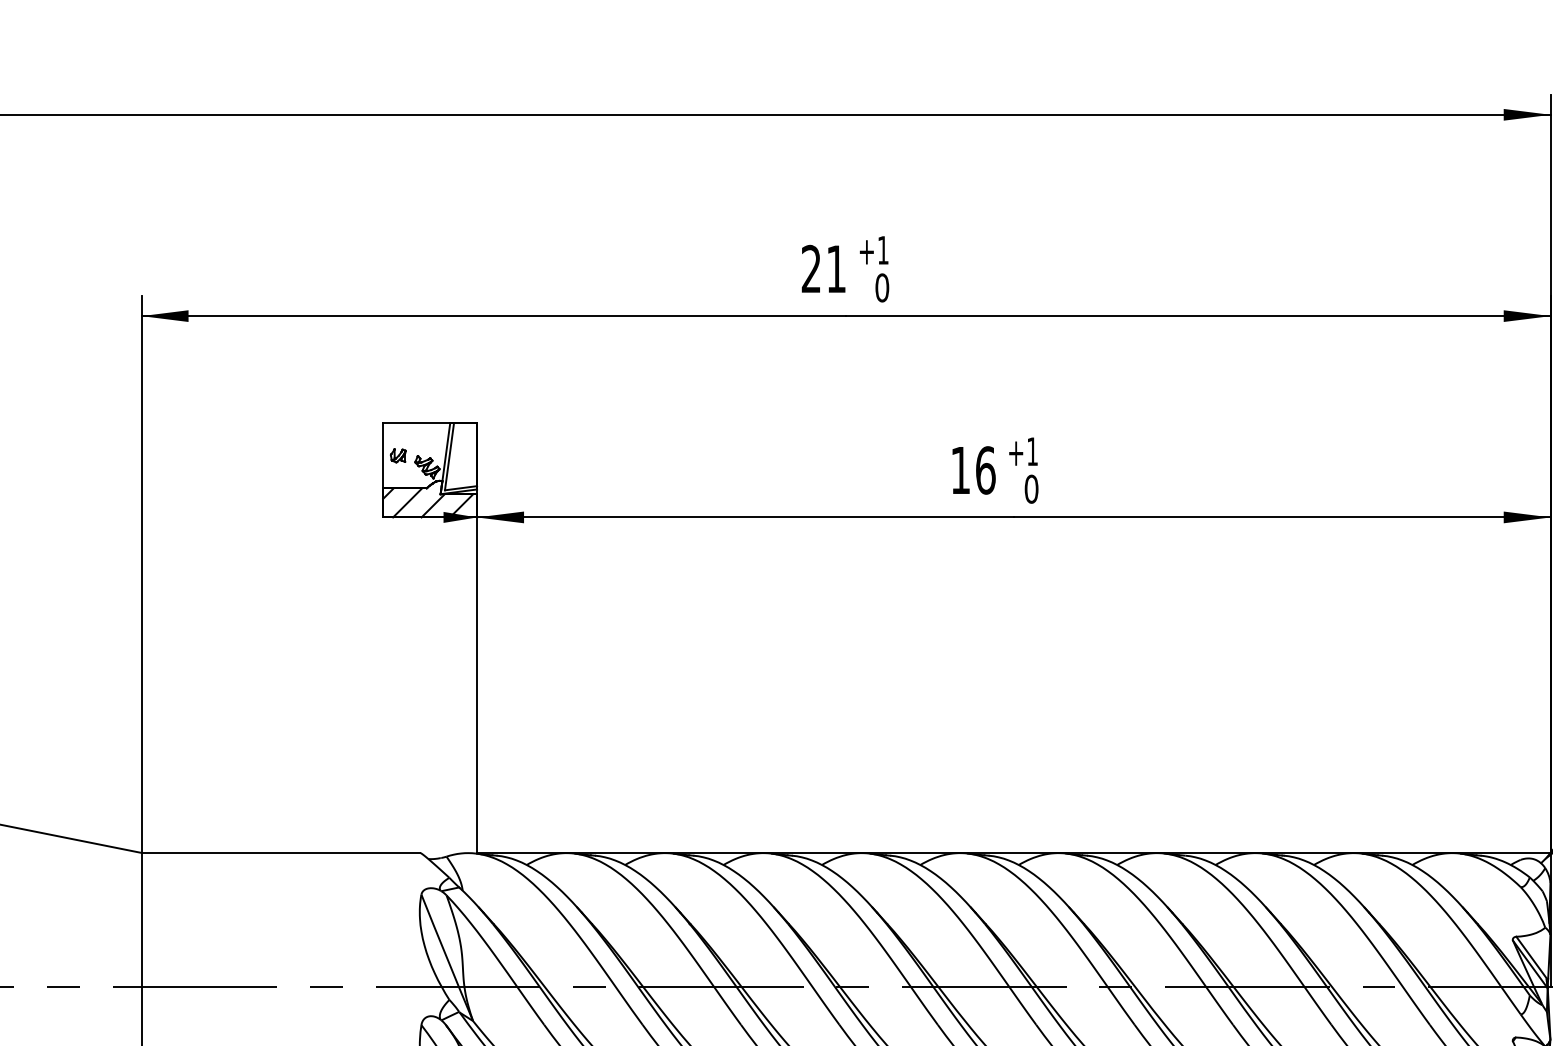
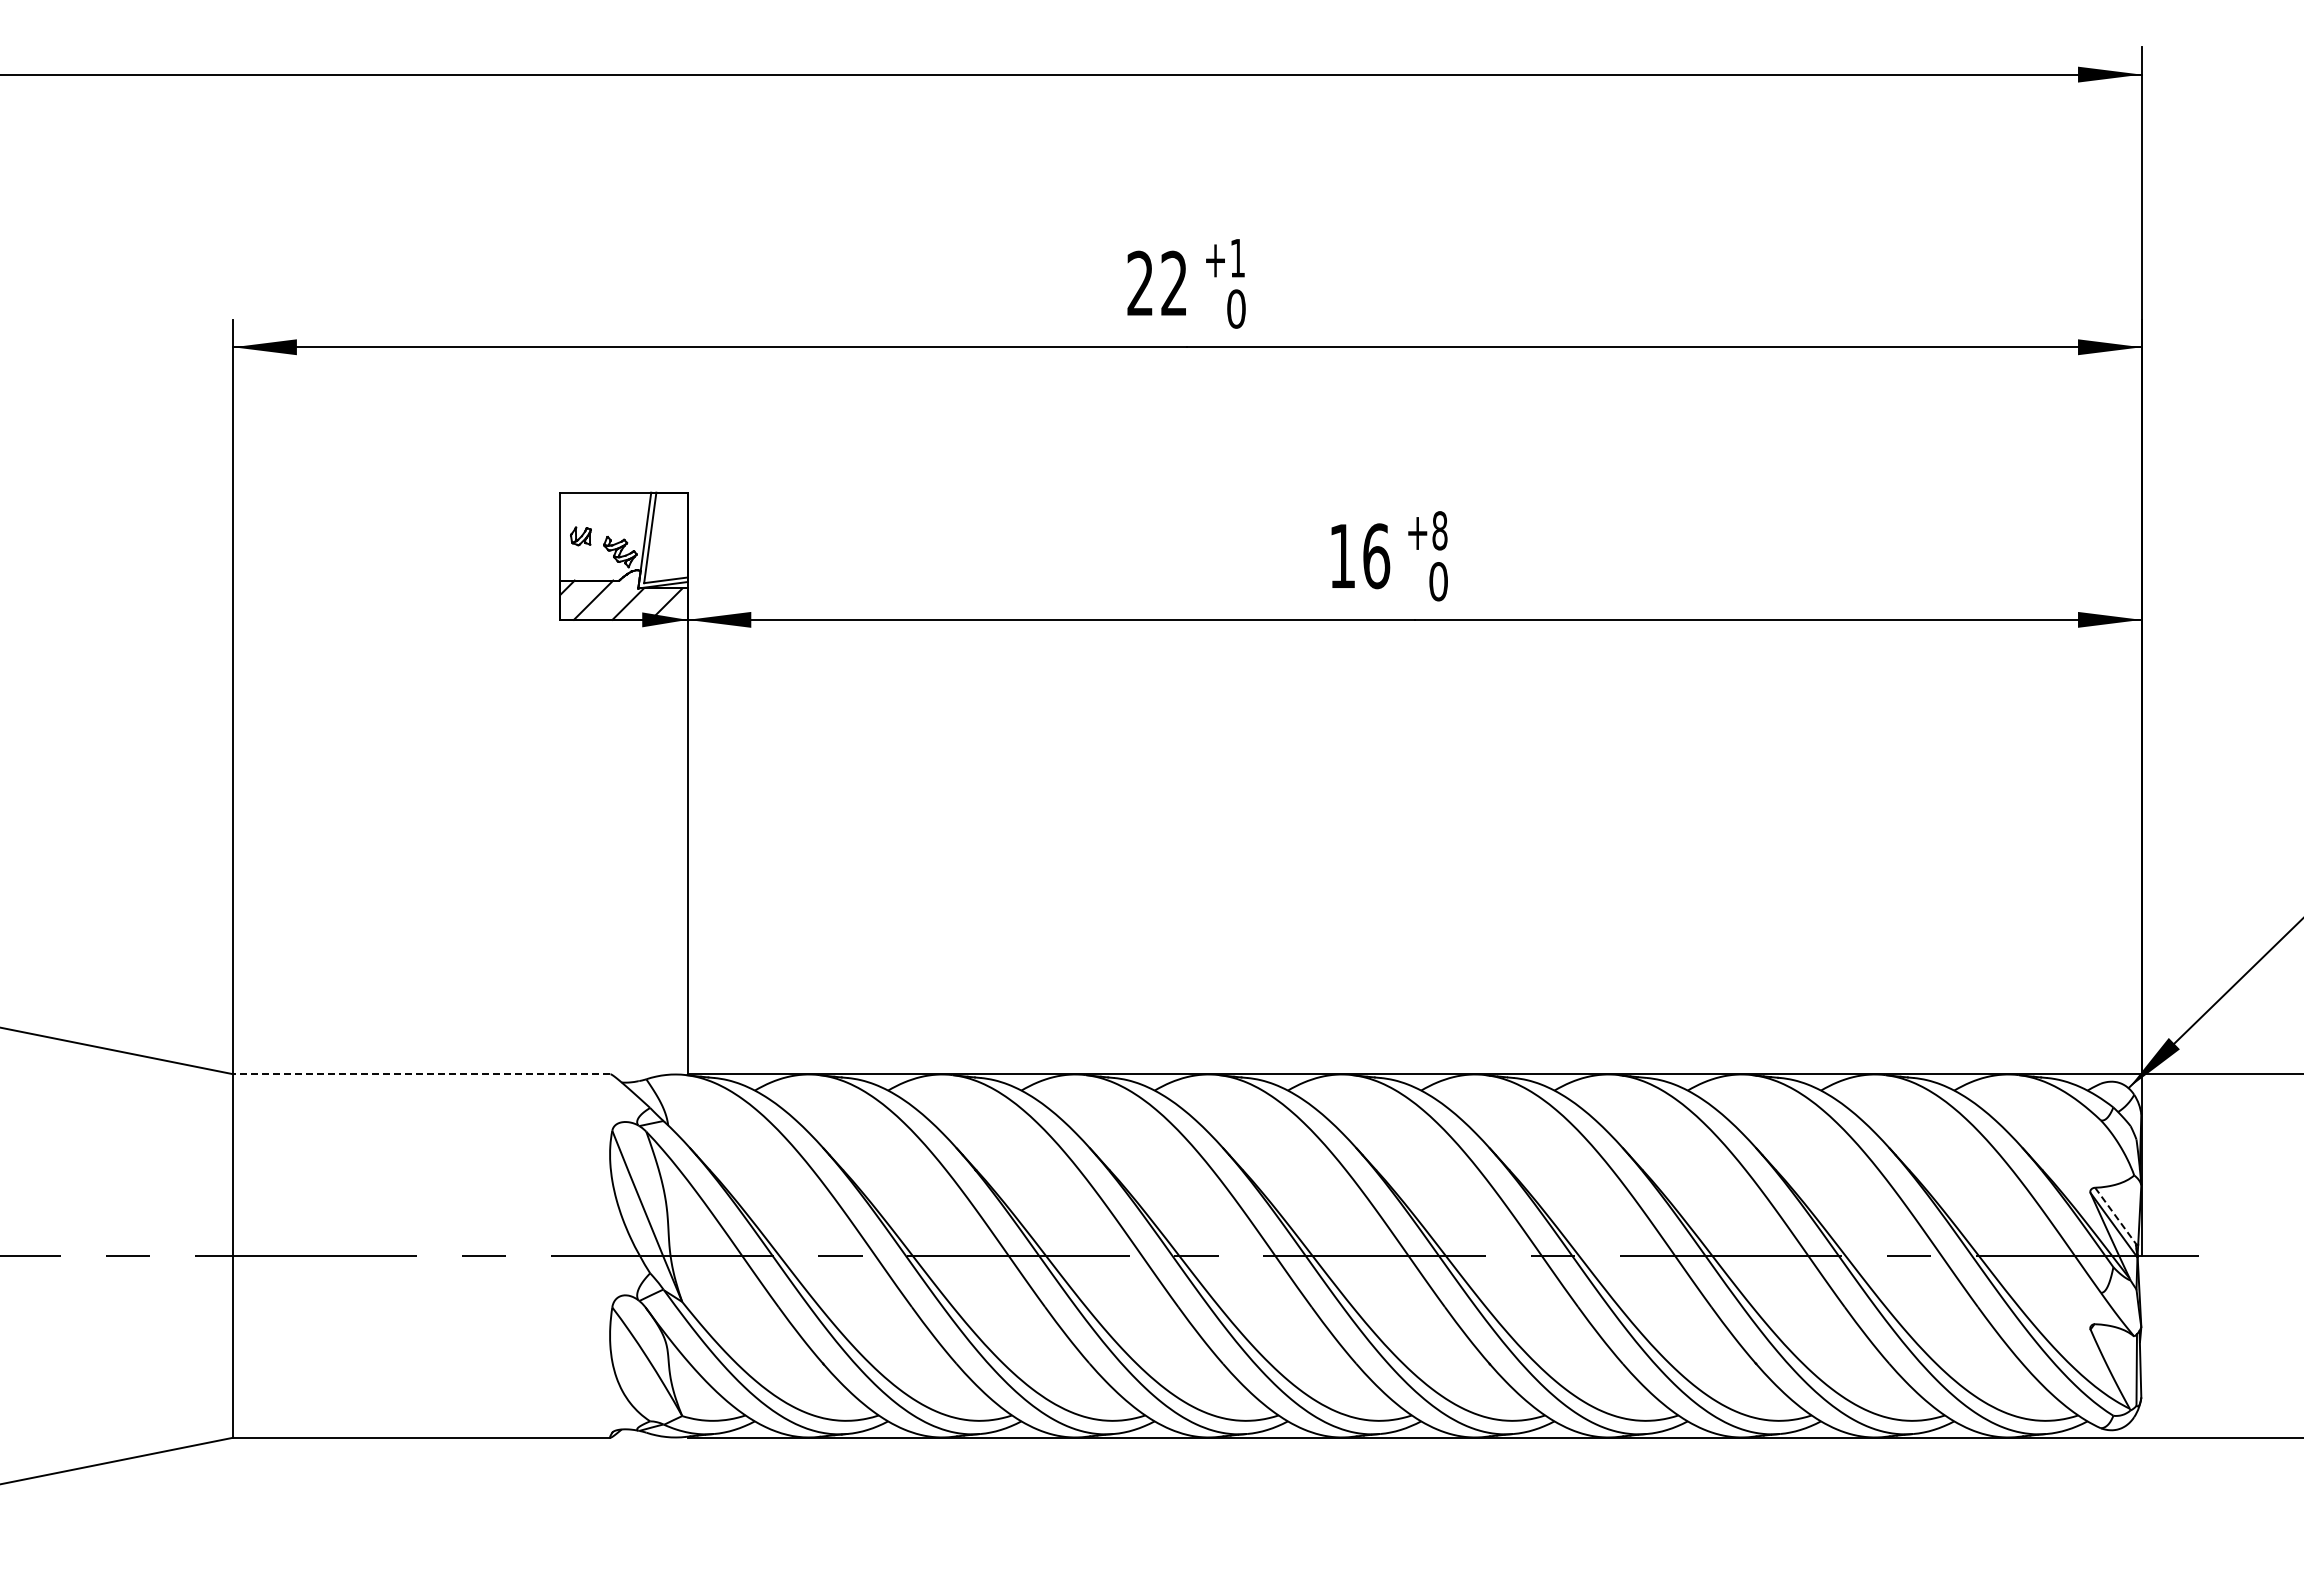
text: (835, 268) -> (1173, 282), 21 -> 22
text: (1032, 451) -> (1439, 530), +1 -> +8
line: (280, 853) -> (421, 1074), solid -> dashed
line: (1532, 957) -> (2116, 1216), solid -> dashed

